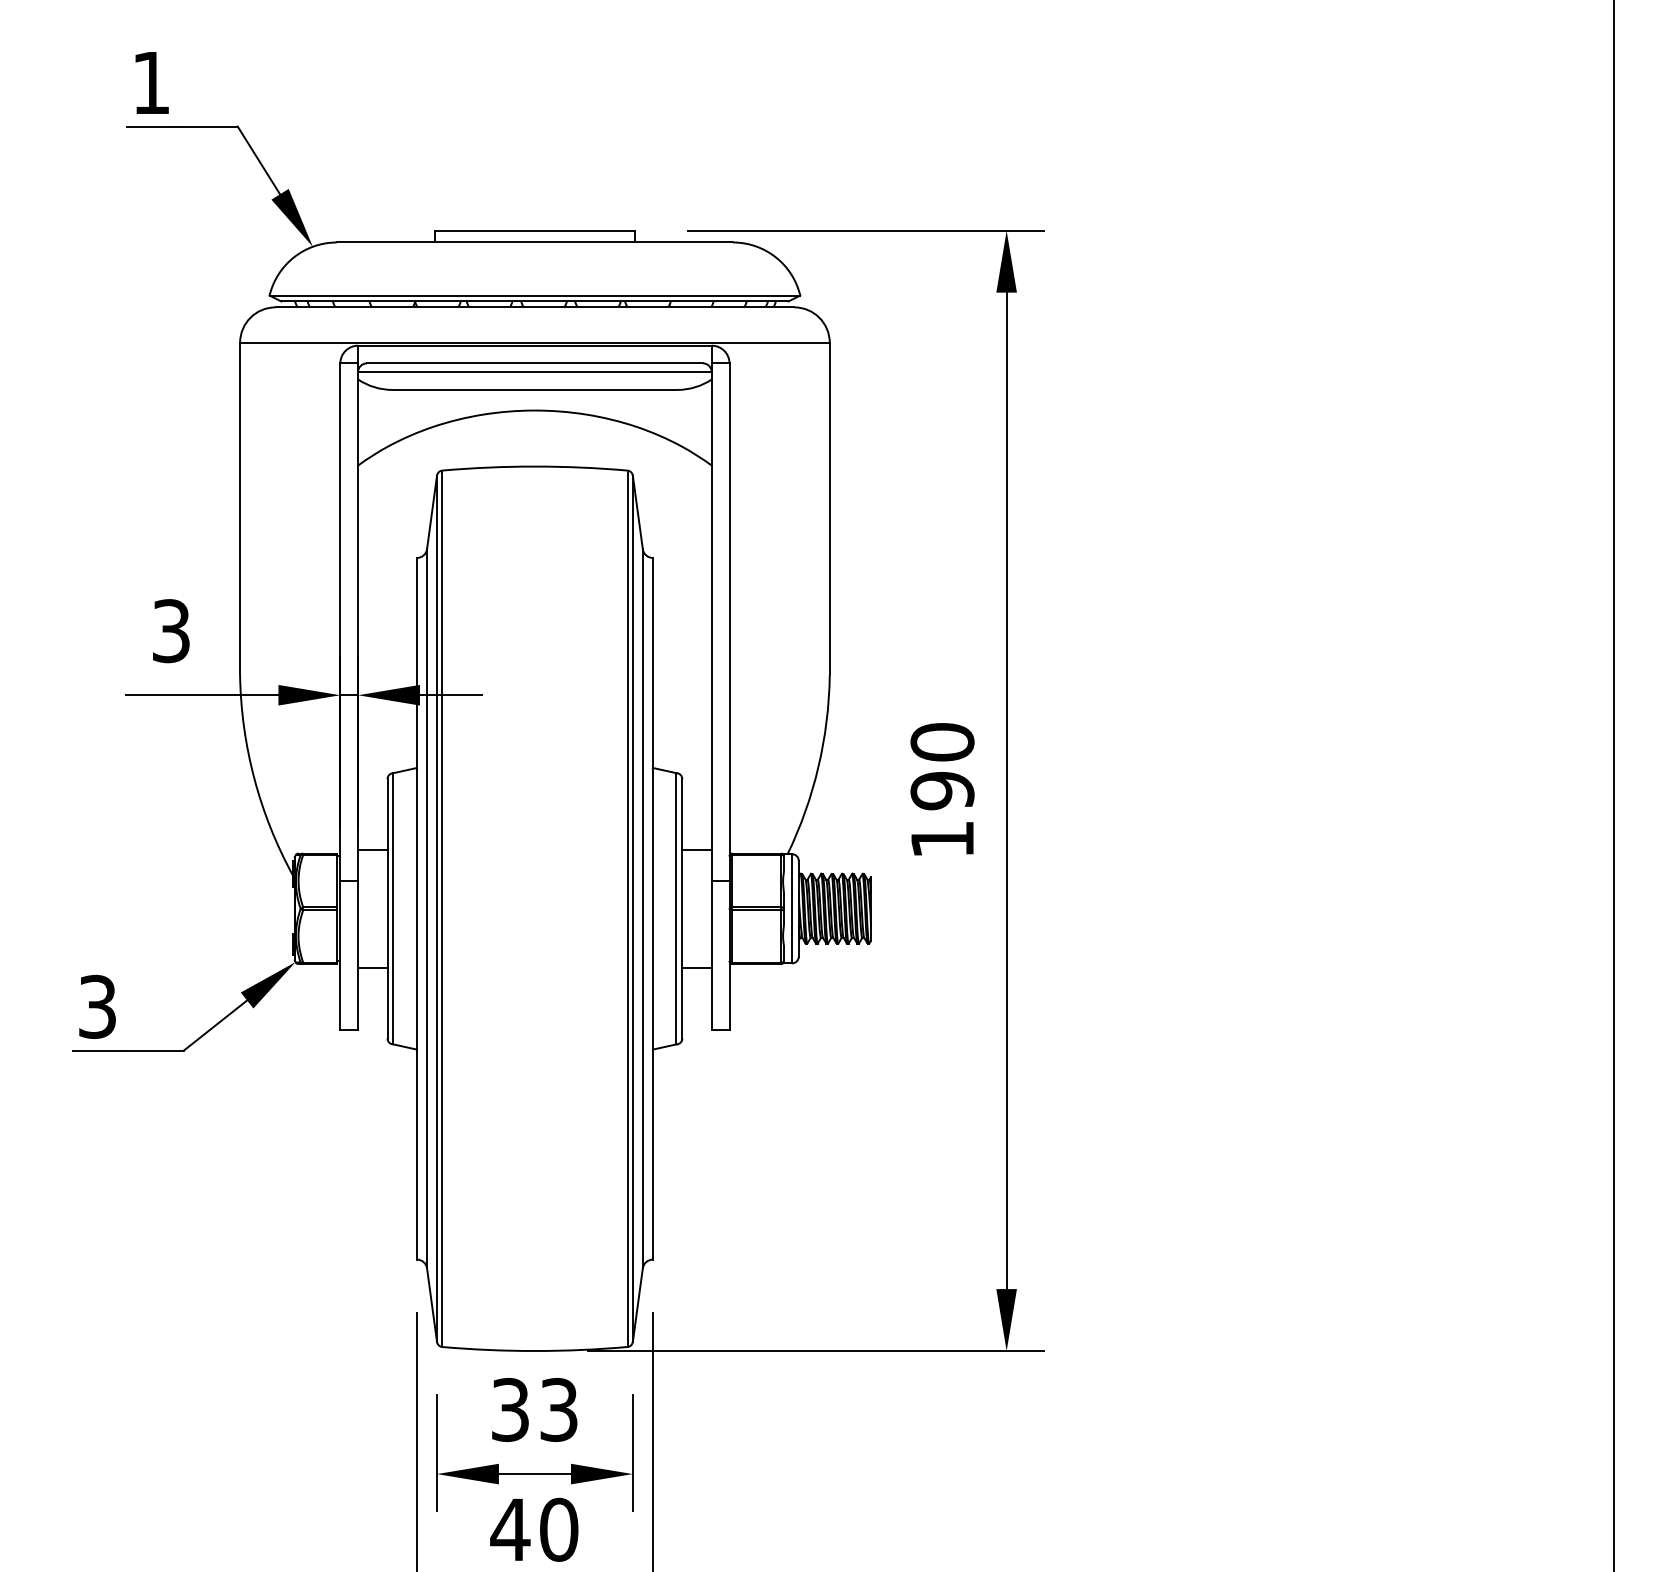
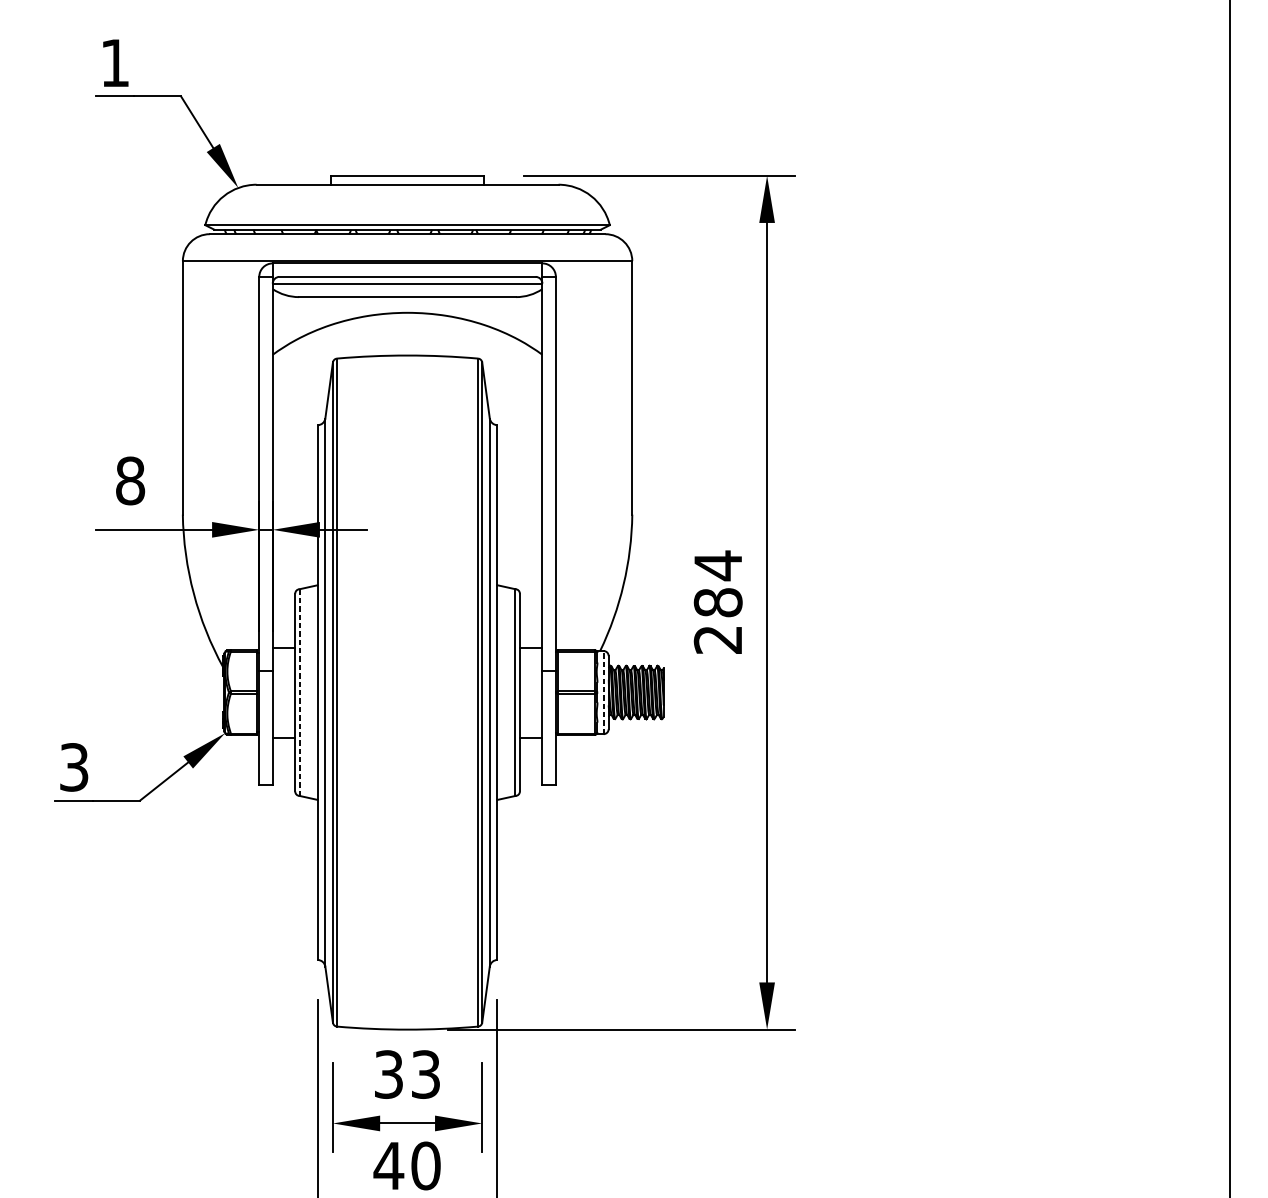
text: (171, 631) -> (130, 481), 3 -> 8
text: (942, 790) -> (718, 602), 190 -> 284
line: (393, 908) -> (299, 692), solid -> dashed
line: (792, 908) -> (603, 692), solid -> dashed

